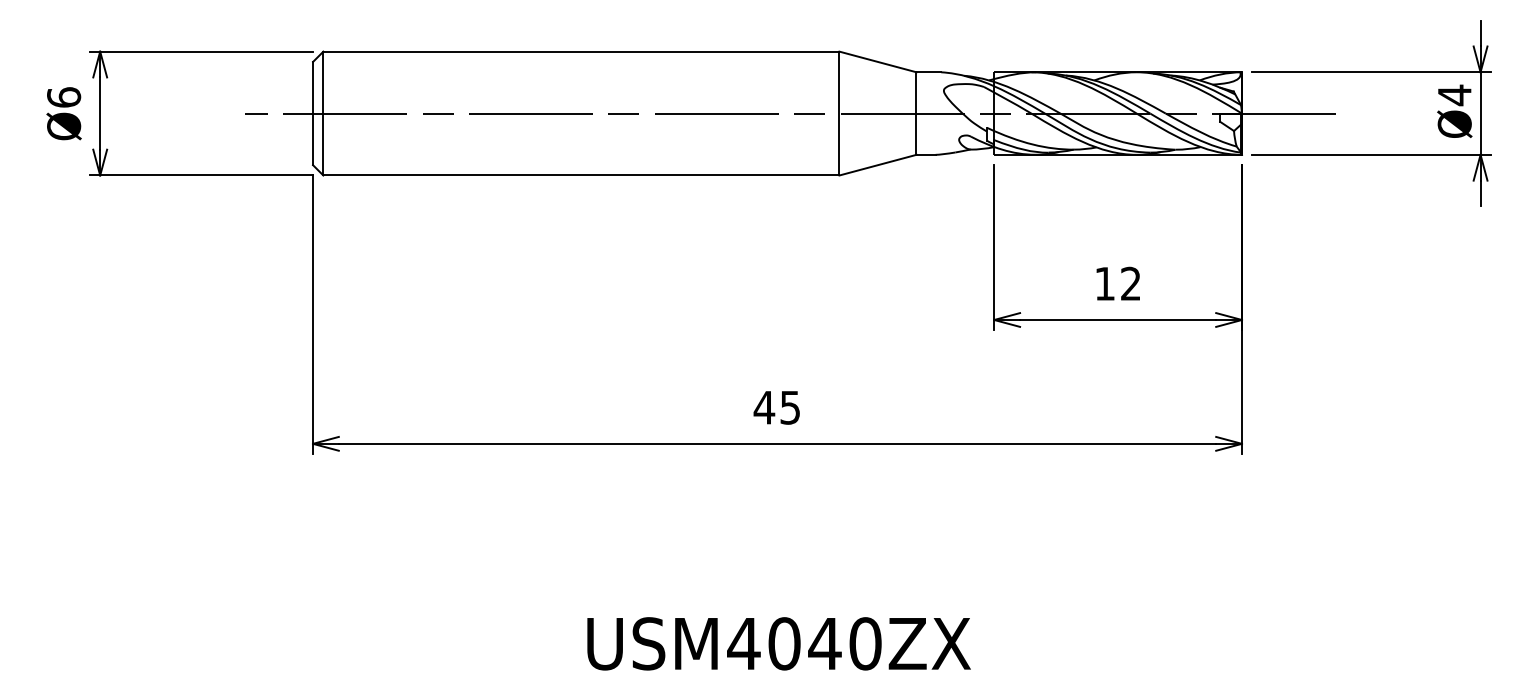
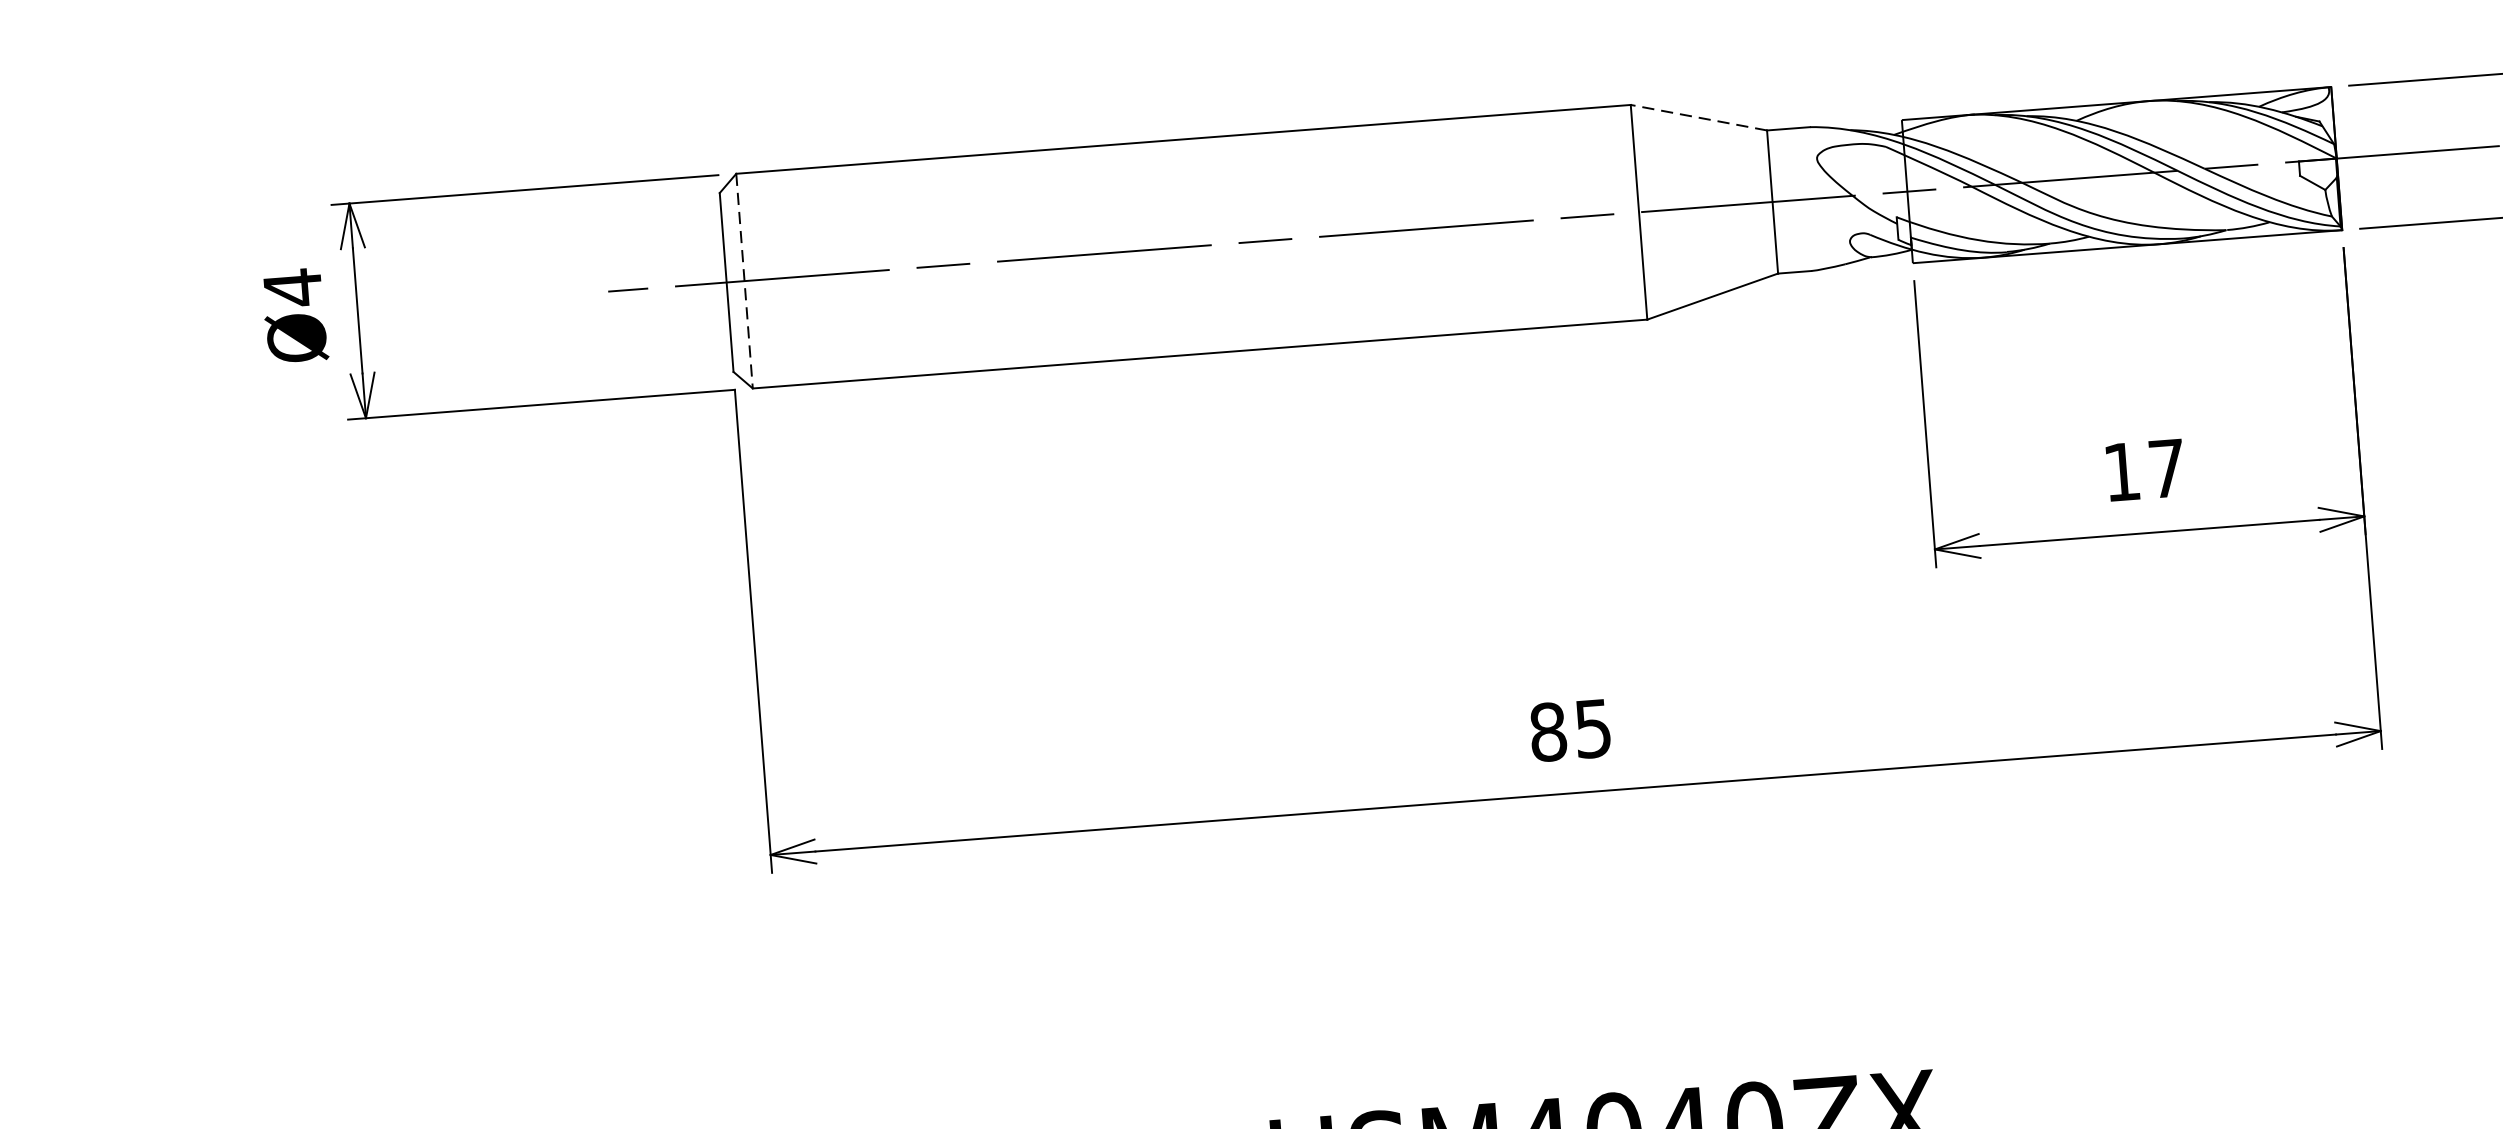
line: (877, 61) -> (1698, 116), solid -> dashed
text: (64, 97) -> (293, 287), Ø6 -> Ø4
line: (323, 113) -> (744, 280), solid -> dashed
text: (1130, 283) -> (2166, 468), 12 -> 17
text: (764, 407) -> (1548, 731), 45 -> 85

